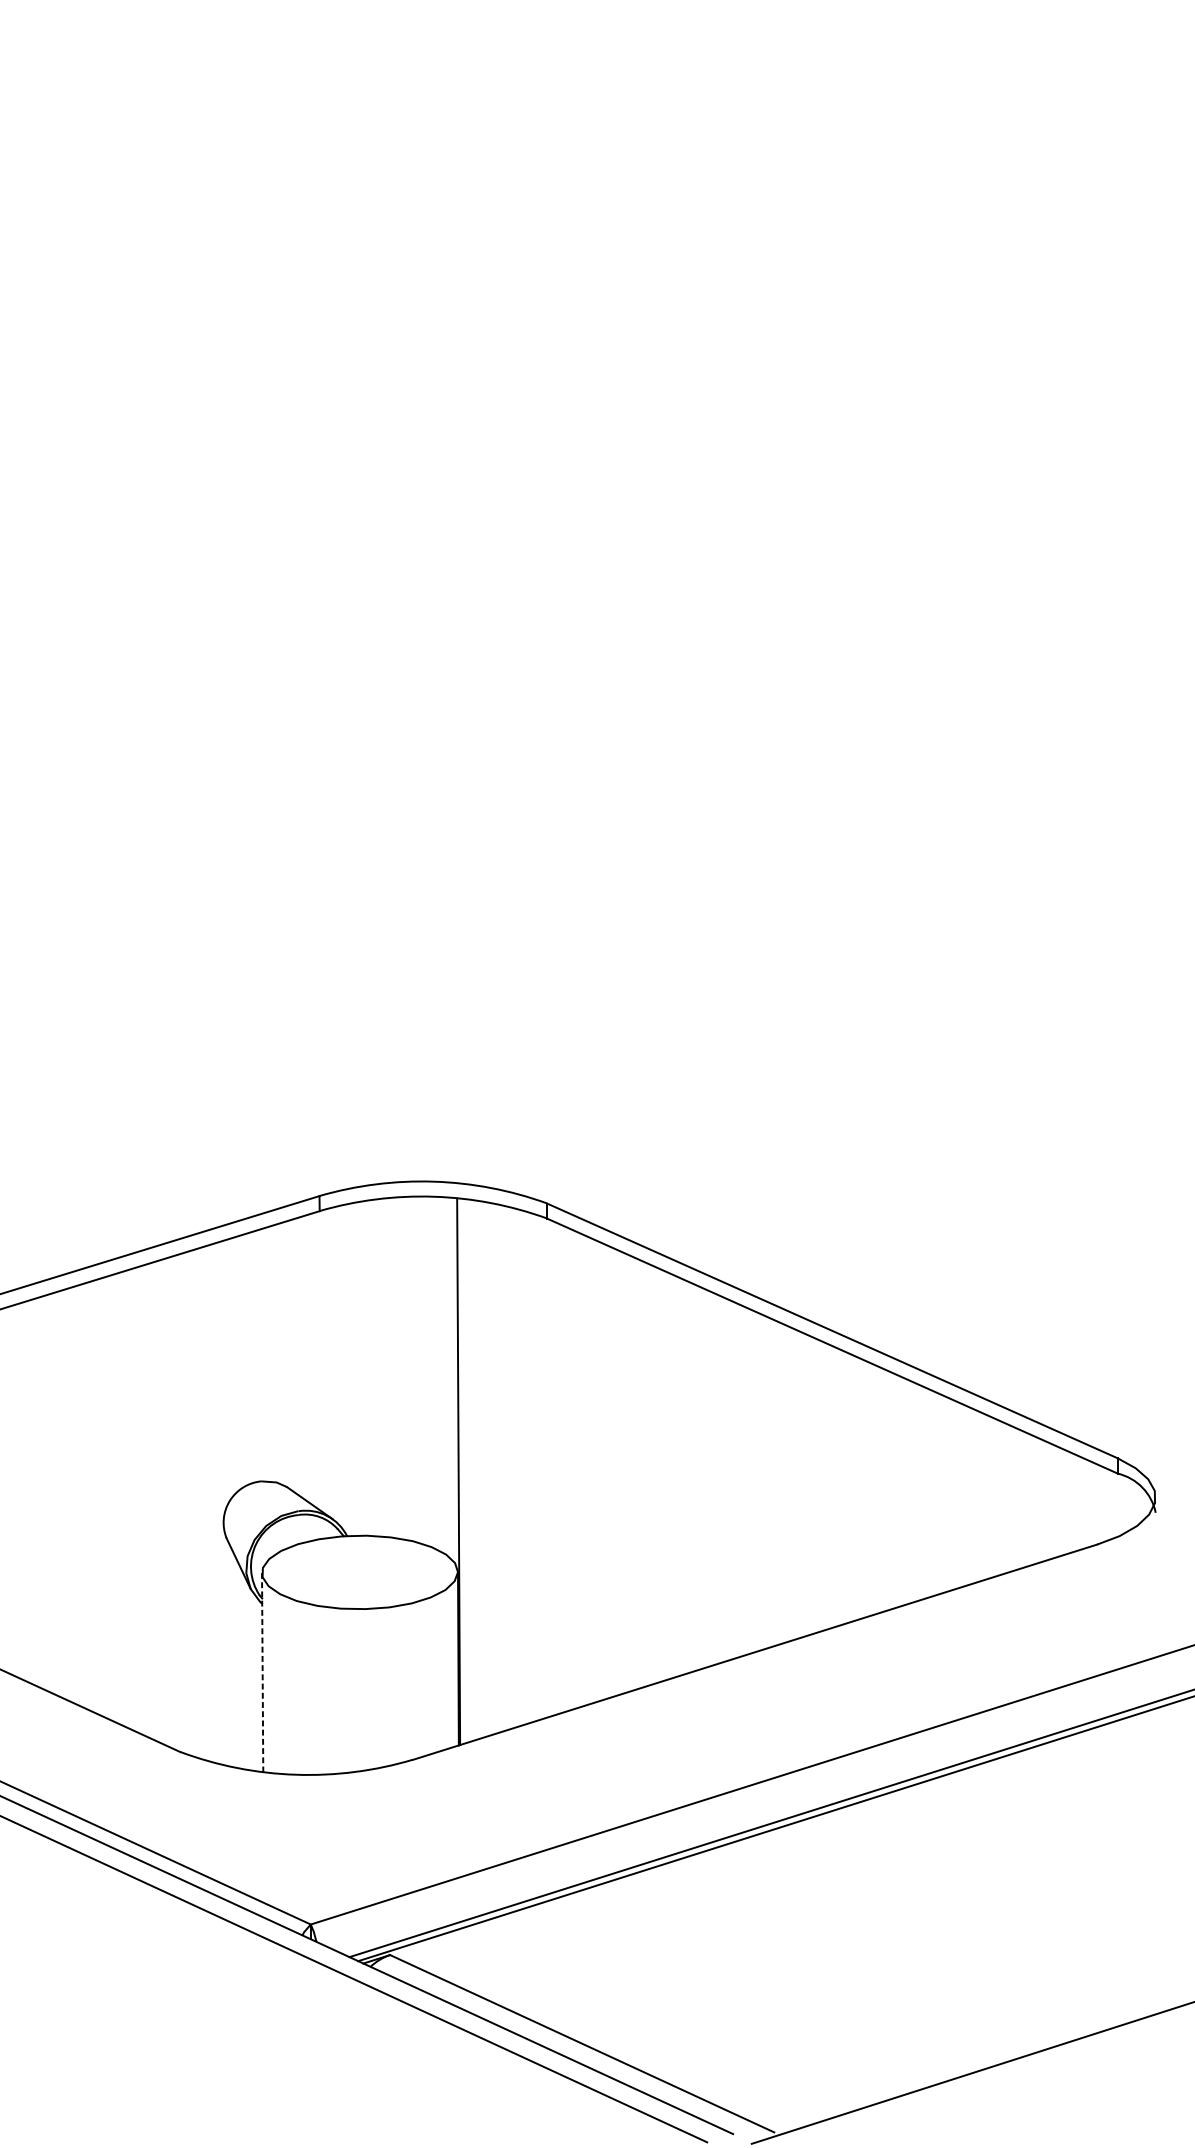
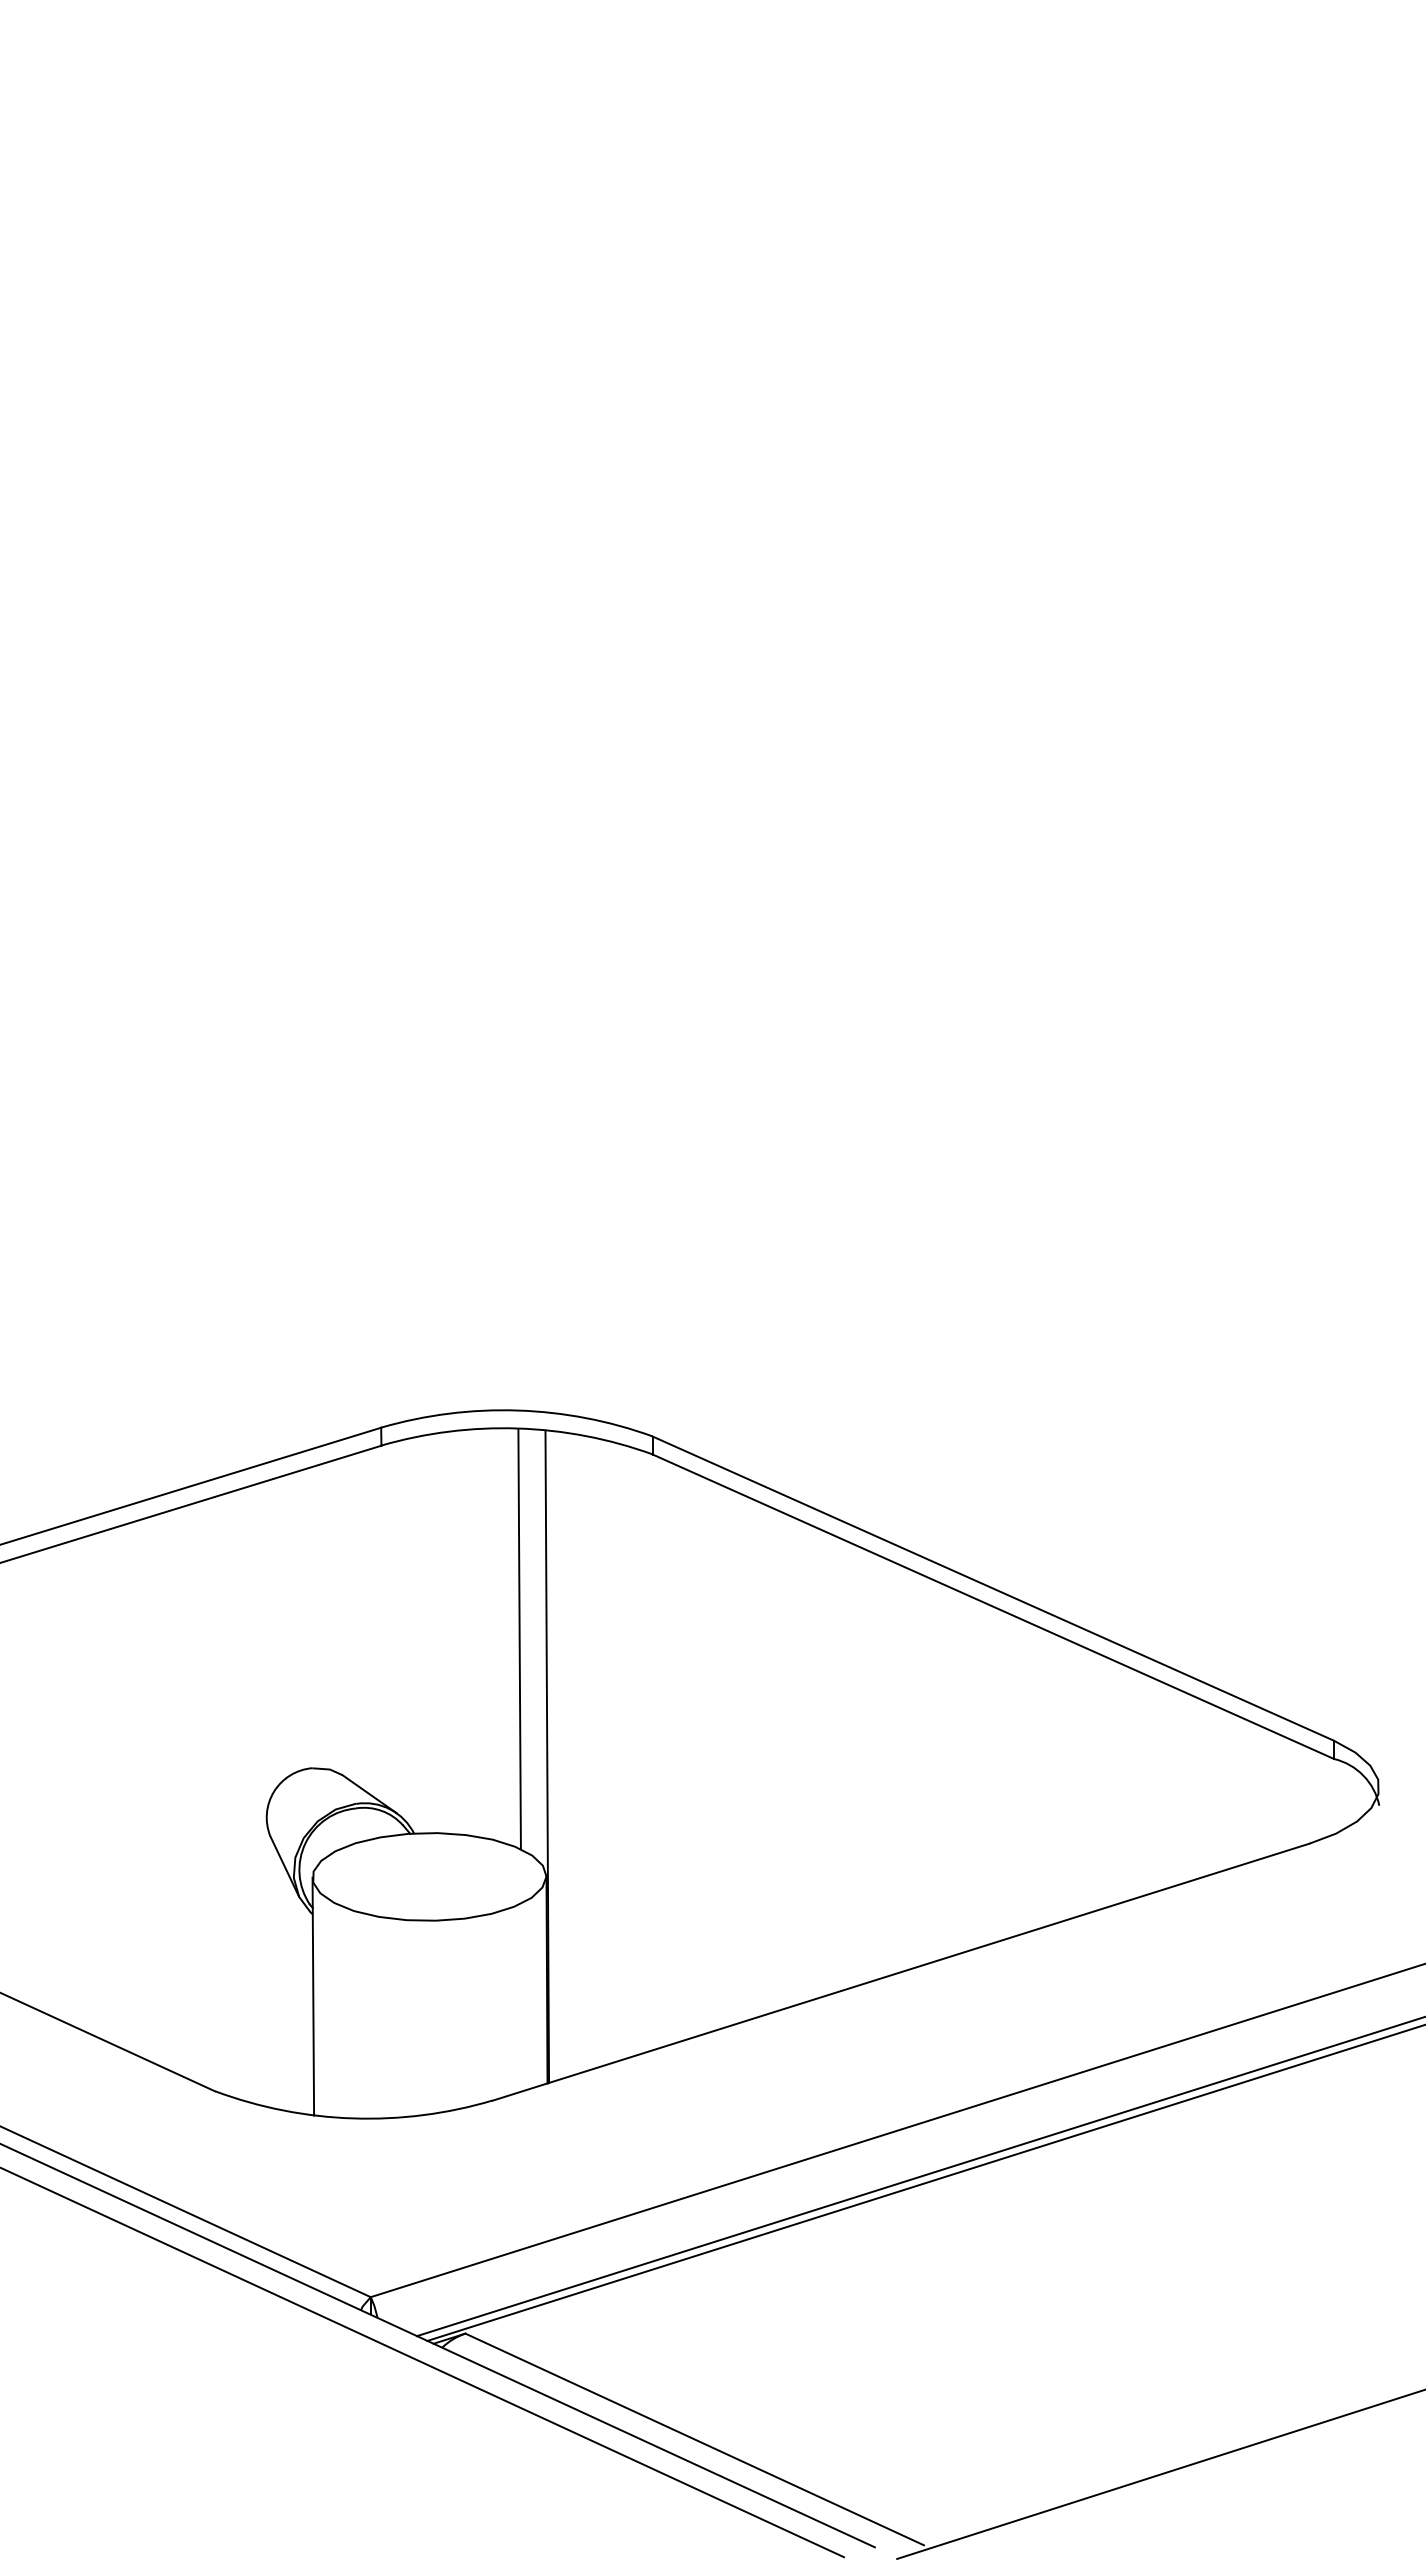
line: (435, 1373) -> (519, 1639), added
line: (262, 1672) -> (313, 1996), dashed -> solid

